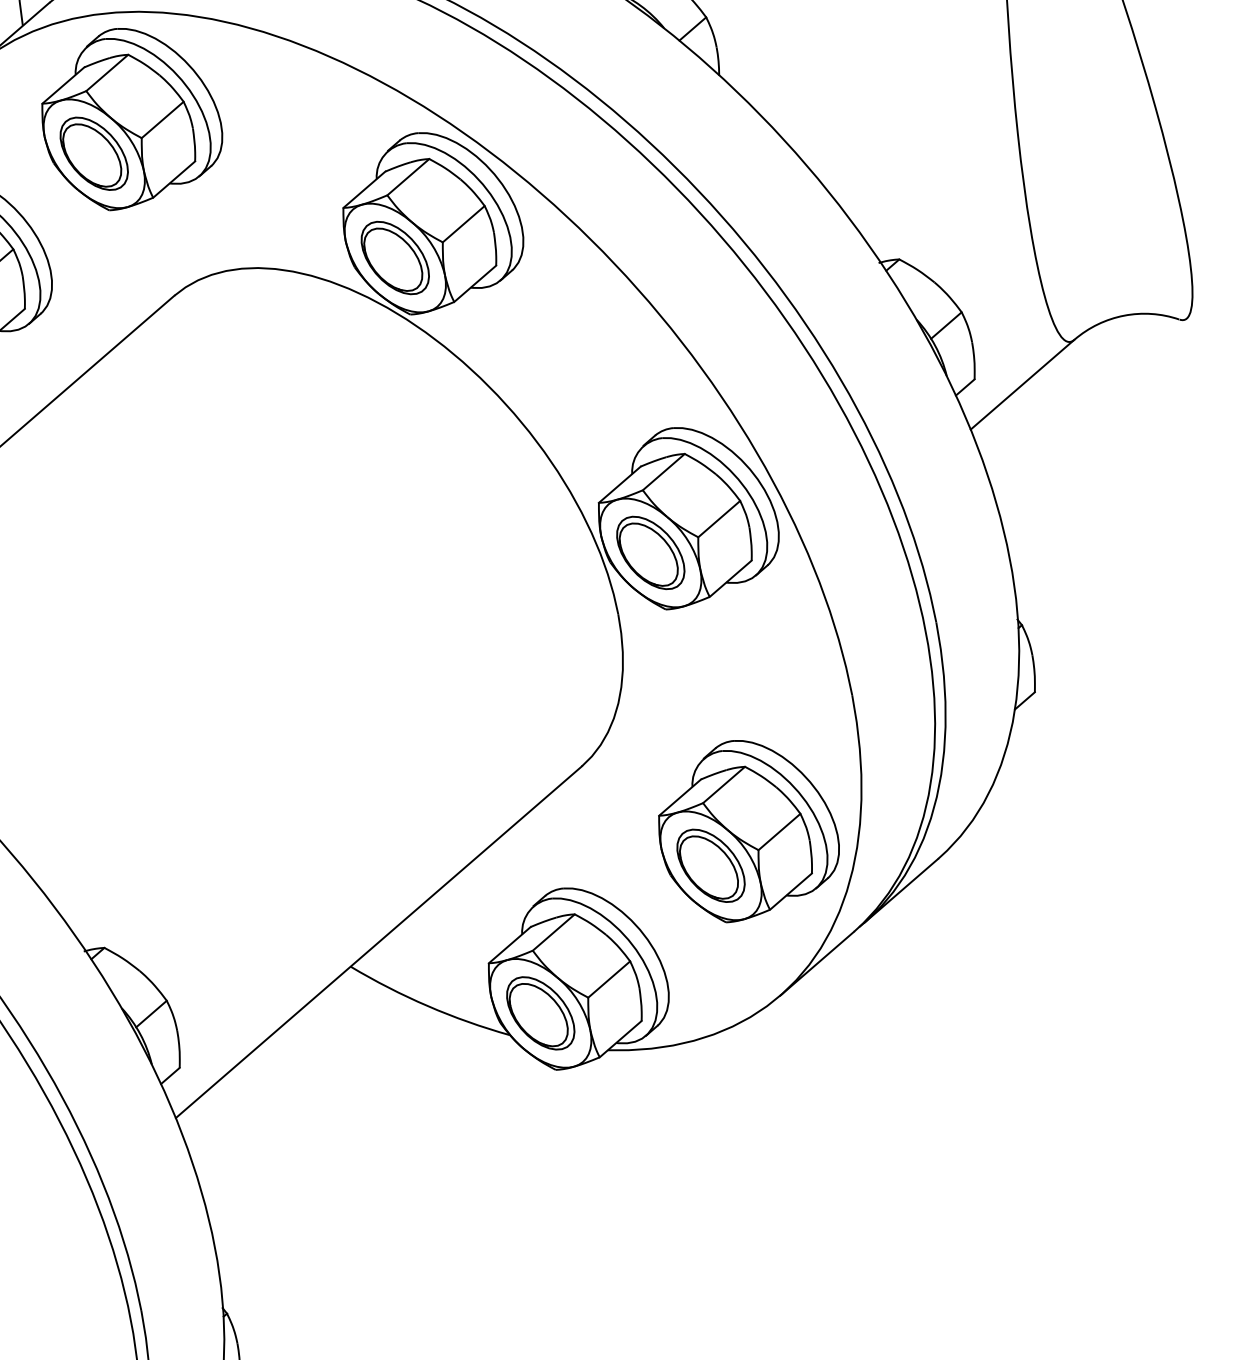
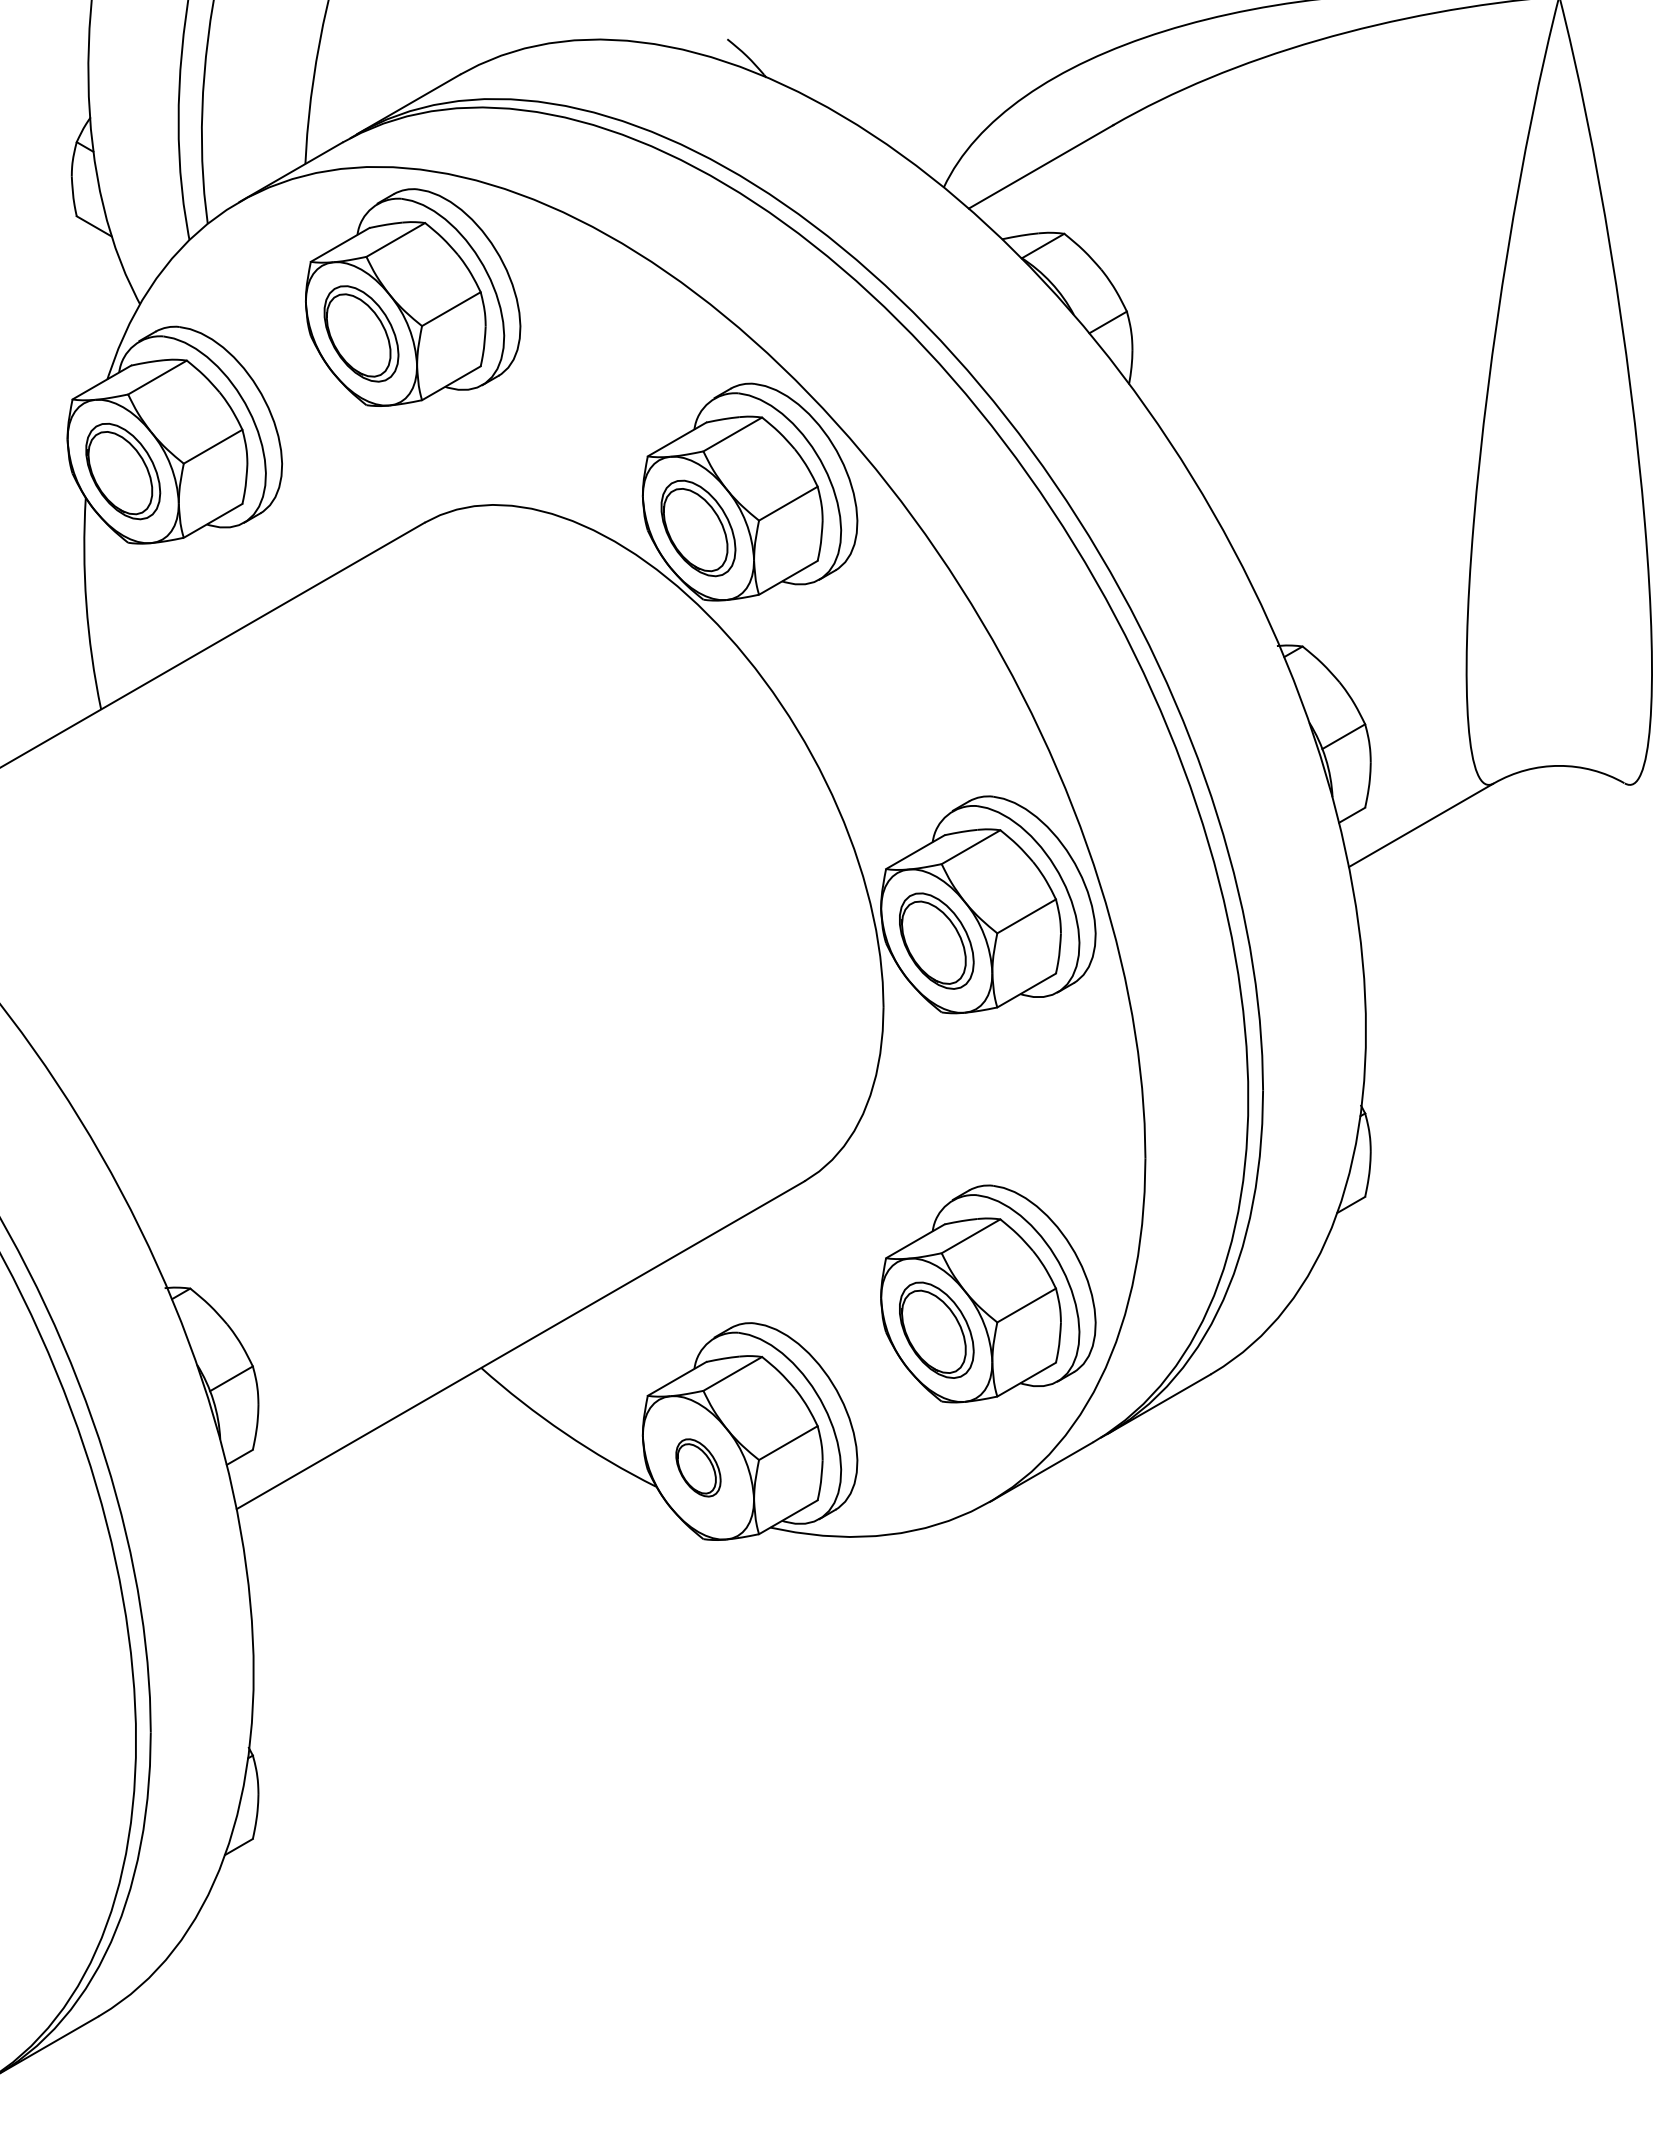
part: (540, 1013) -> (698, 1467), size x0.6

